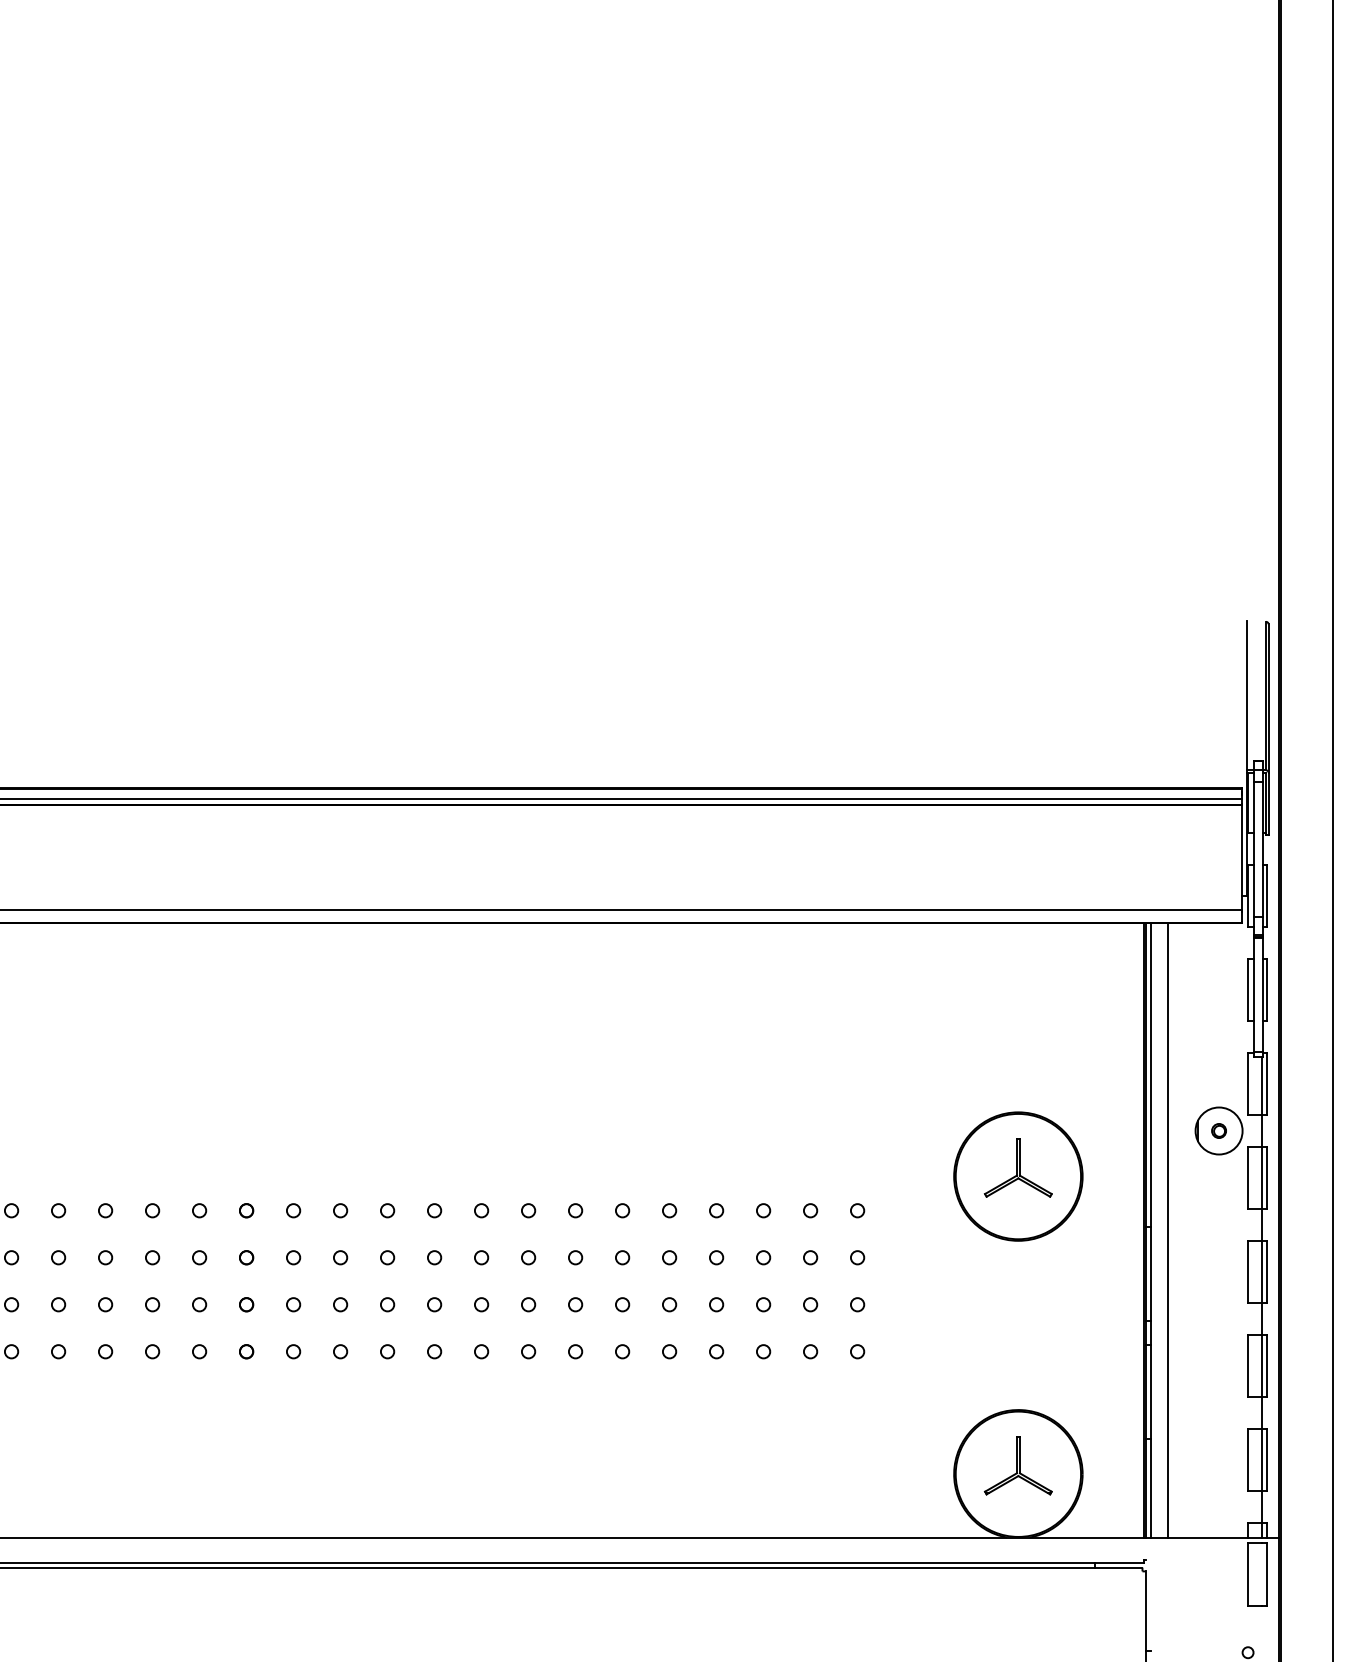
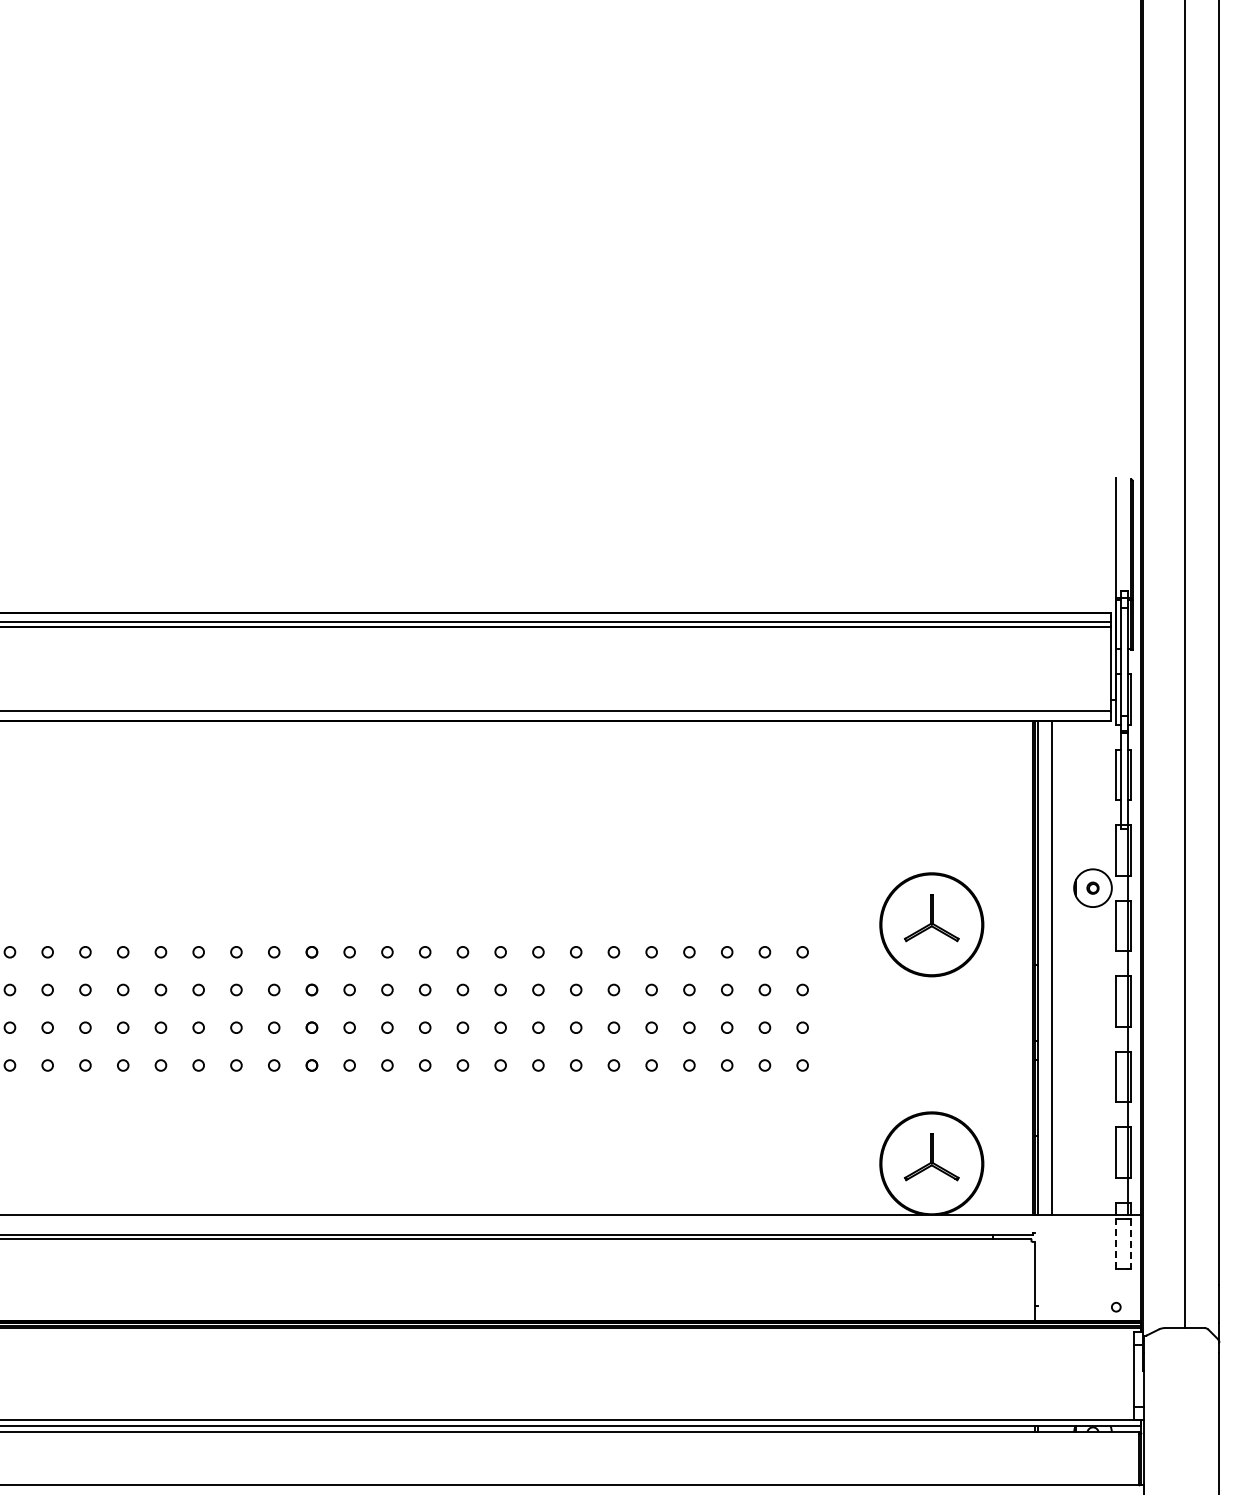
line: (1248, 1573) -> (1116, 1243), solid -> dashed
line: (1267, 1574) -> (1131, 1244), solid -> dashed

